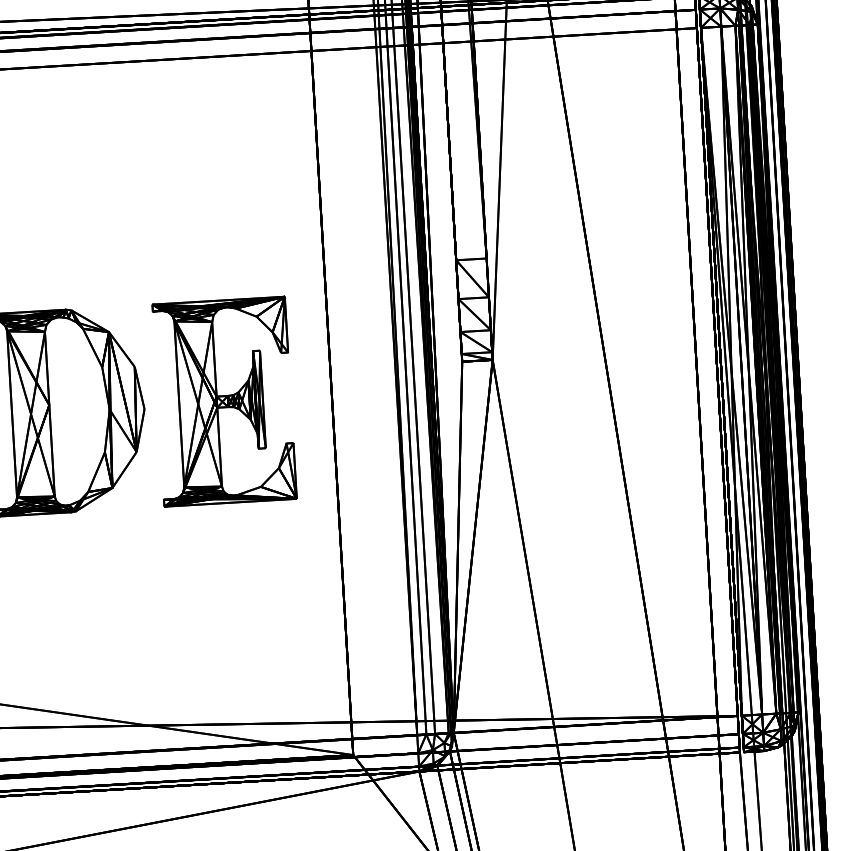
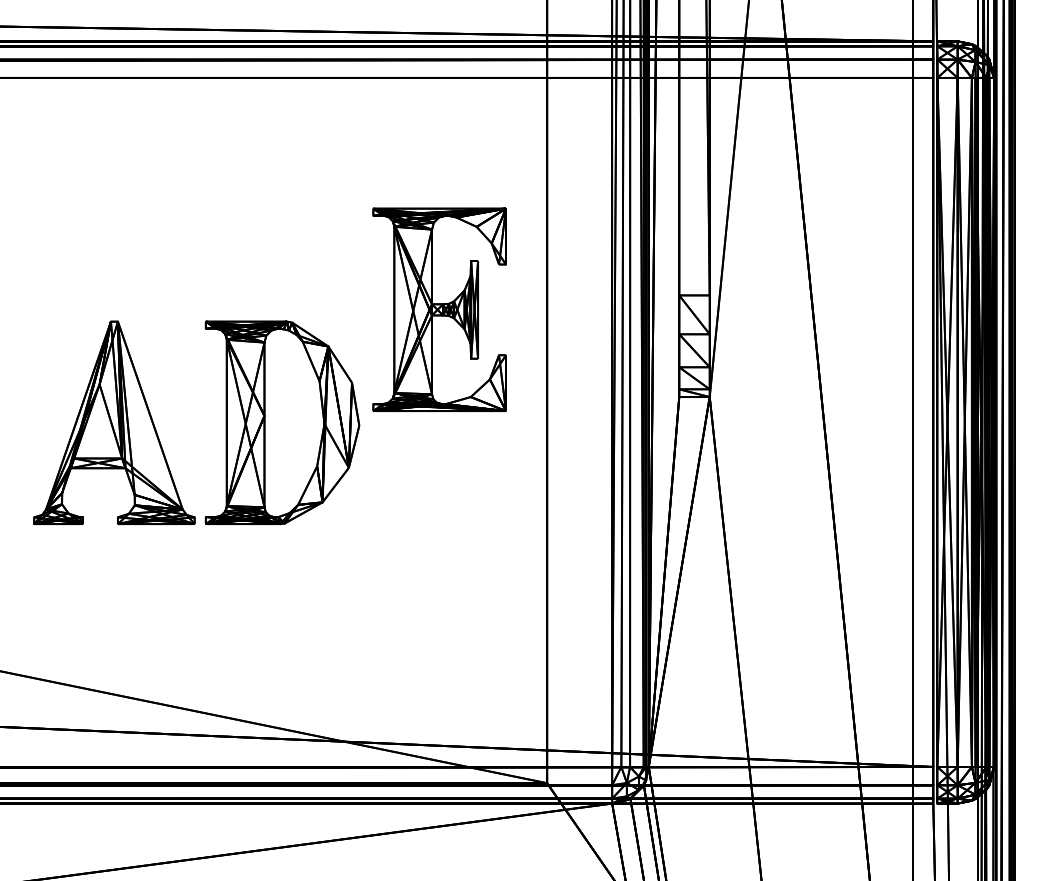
part: (224, 401) -> (439, 309), moved

